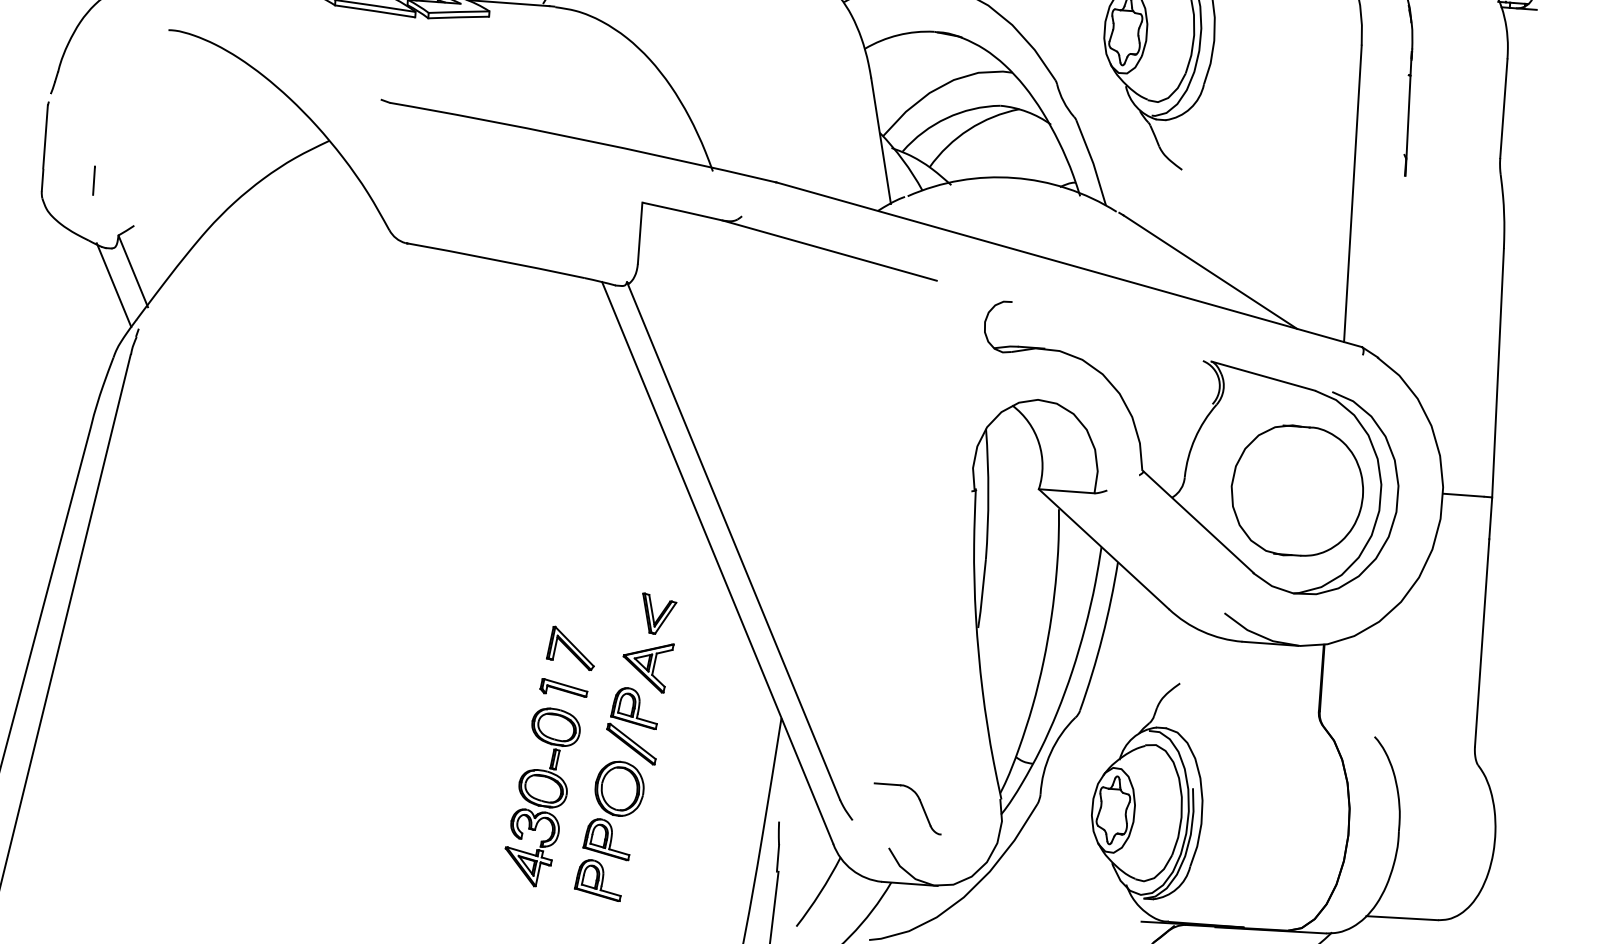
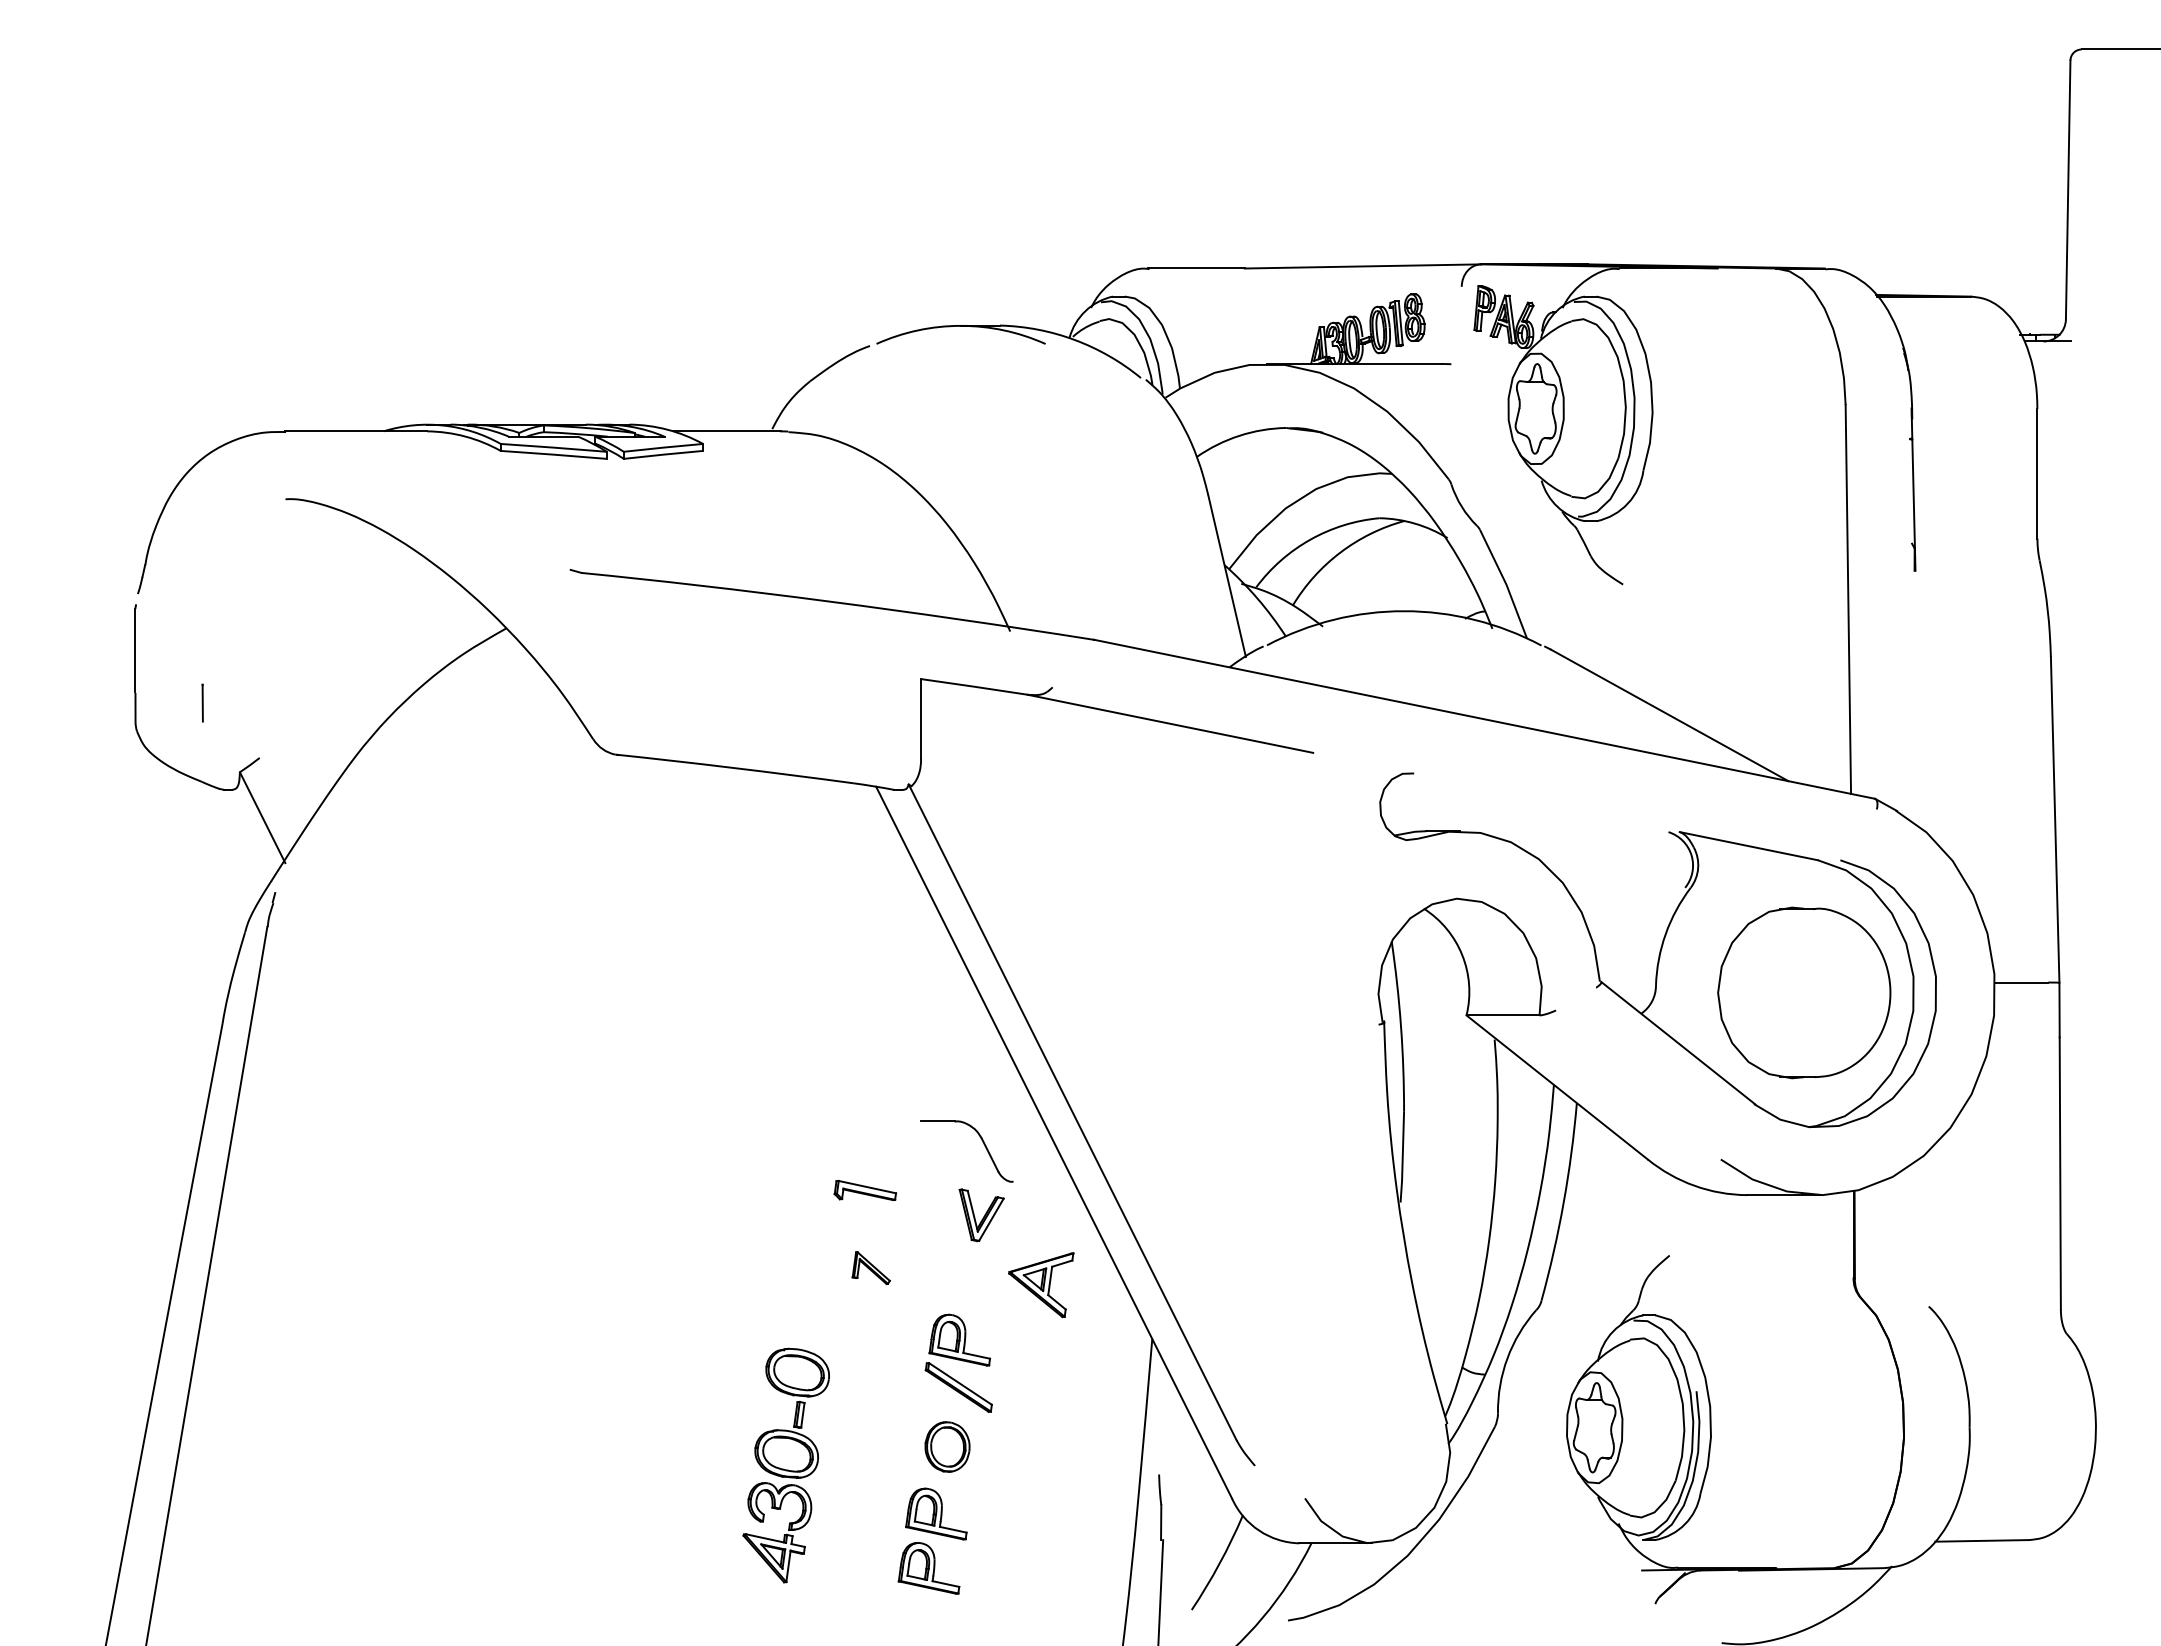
line: (113, 285) -> (238, 837), removed
part: (571, 647) -> (871, 1267), size x0.6
part: (647, 667) -> (1041, 1285), moved
part: (563, 687) -> (864, 1189), moved
part: (619, 788) -> (947, 1446), size x0.7
part: (541, 797) -> (785, 1465), moved
part: (920, 802) -> (982, 1142), moved

